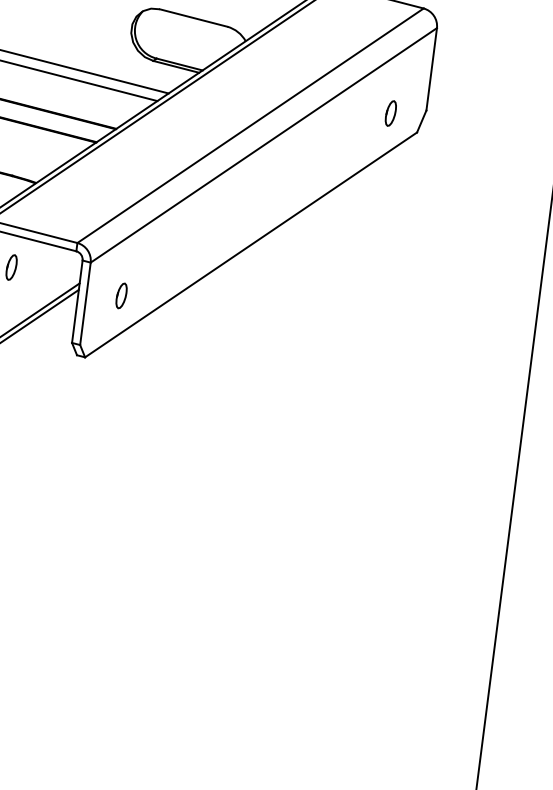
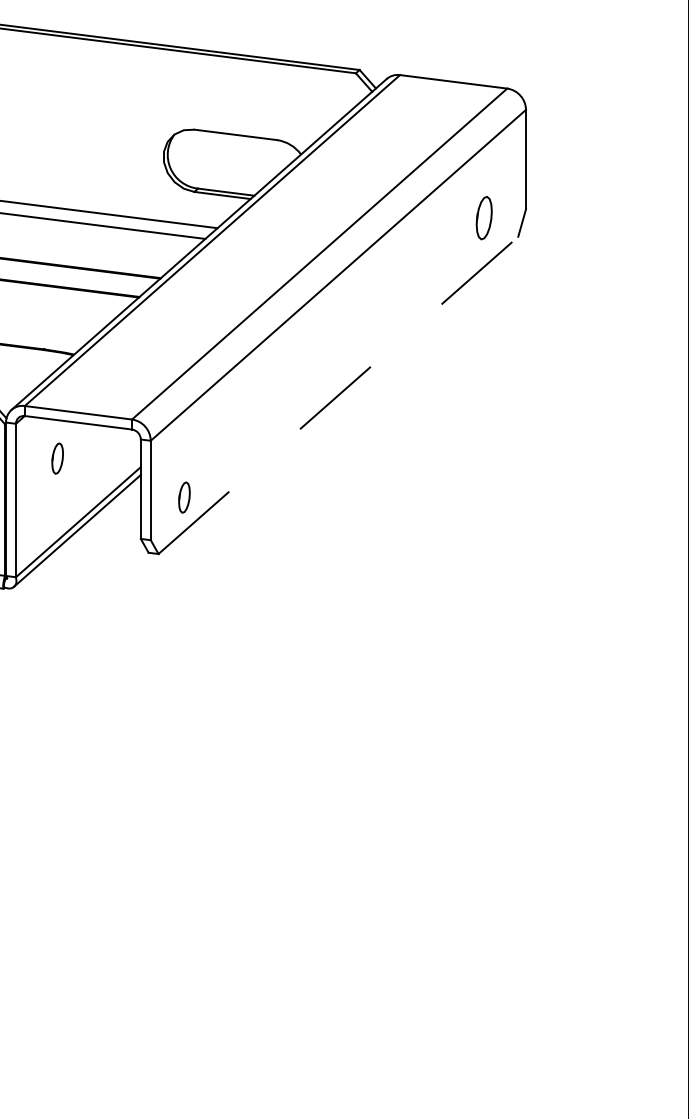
part: (391, 113) -> (484, 218), size x1.4
line: (251, 245) -> (338, 395), solid -> dashed
part: (121, 295) -> (184, 497), moved

